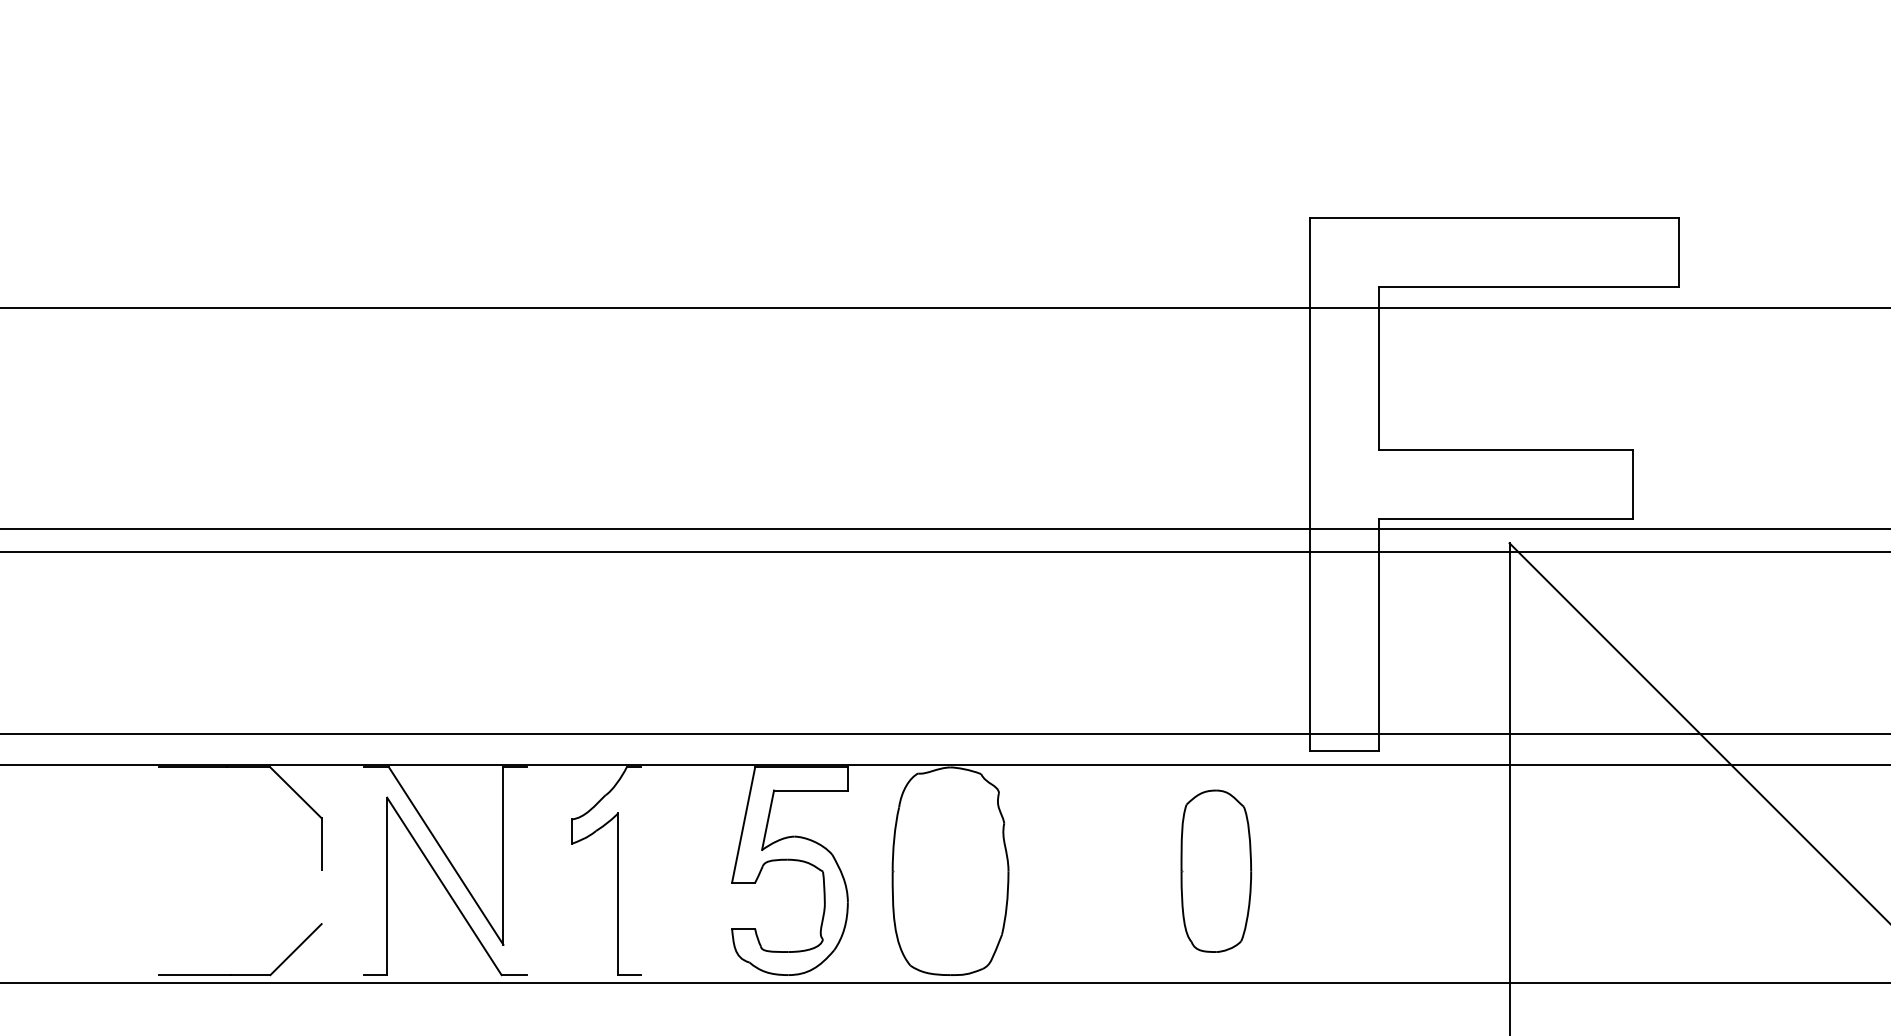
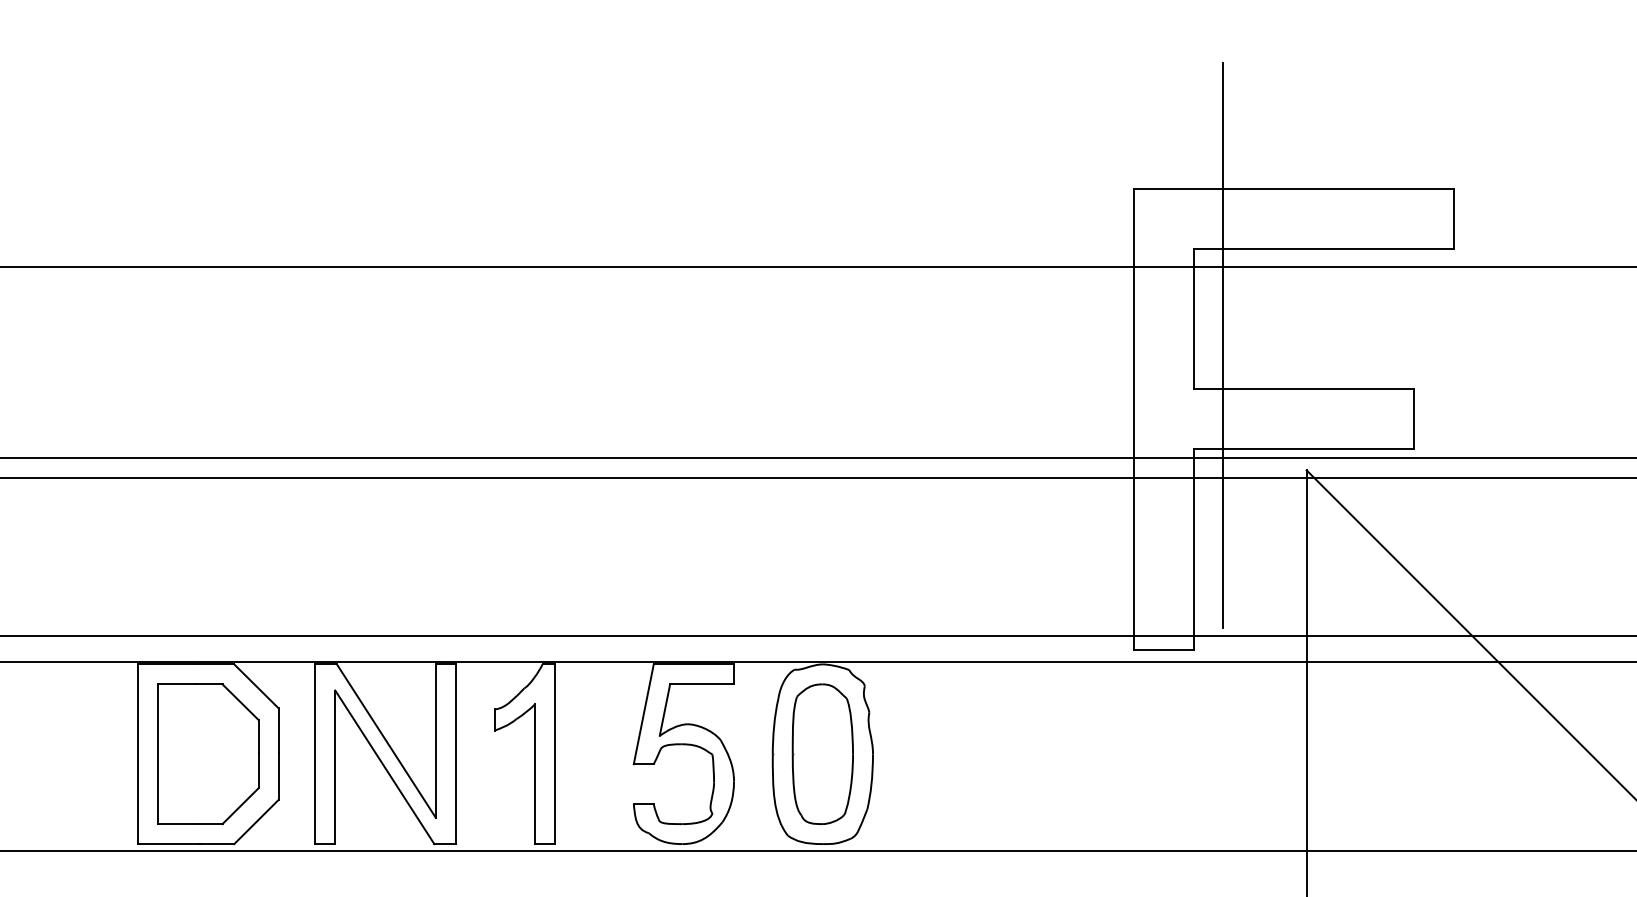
line: (1412, 398) -> (1222, 345), added
part: (1215, 870) -> (822, 753), moved
line: (159, 871) -> (138, 754), added
part: (240, 871) -> (208, 754), added
line: (364, 871) -> (315, 754), added
line: (526, 871) -> (455, 754), added
line: (641, 871) -> (555, 754), added
line: (321, 897) -> (278, 776), added

